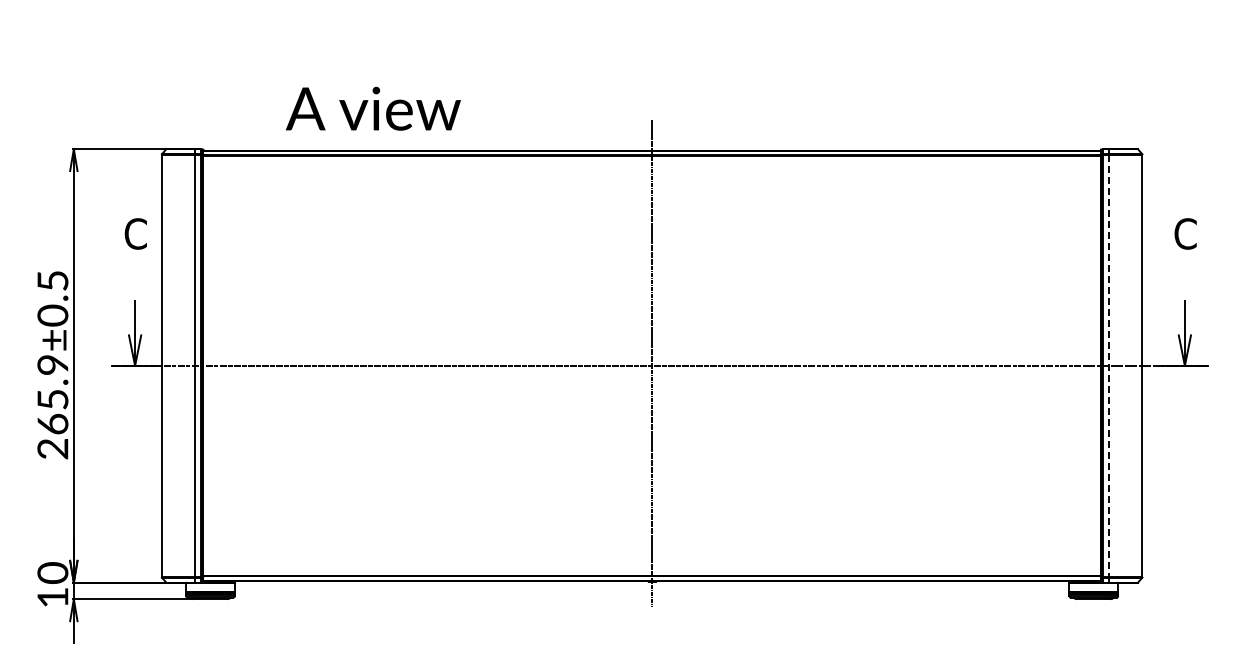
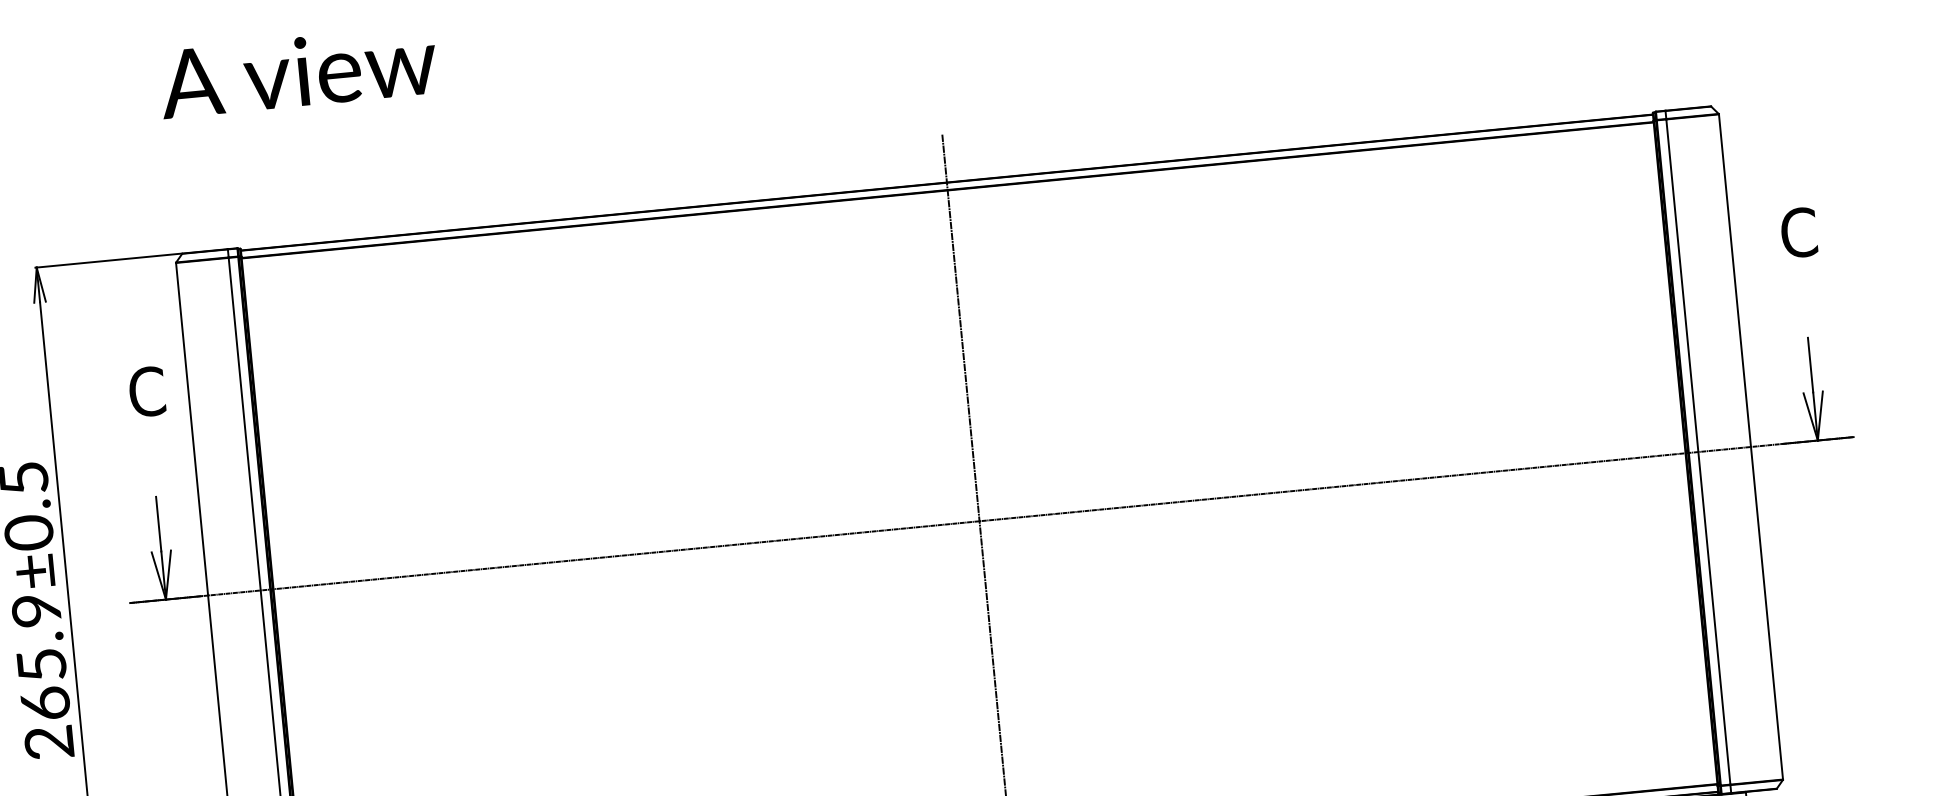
text: (373, 108) -> (298, 71), moved
line: (1108, 366) -> (1697, 452), dashed -> solid

